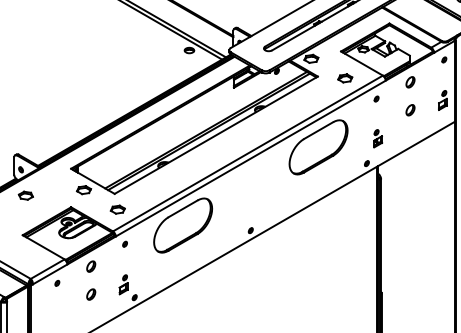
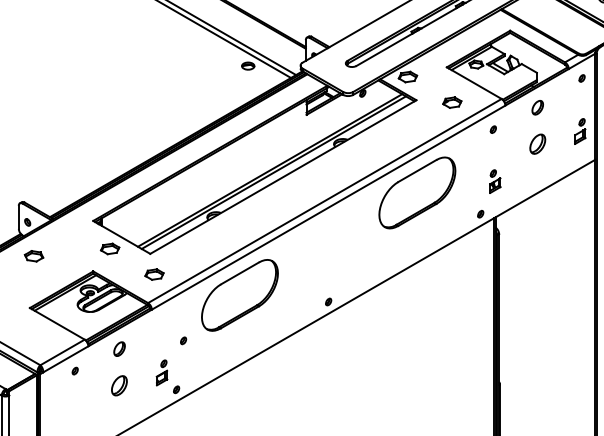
part: (410, 110) -> (537, 144), size x1.4
part: (124, 243) -> (182, 339), moved
part: (91, 294) -> (119, 385), size x1.4

